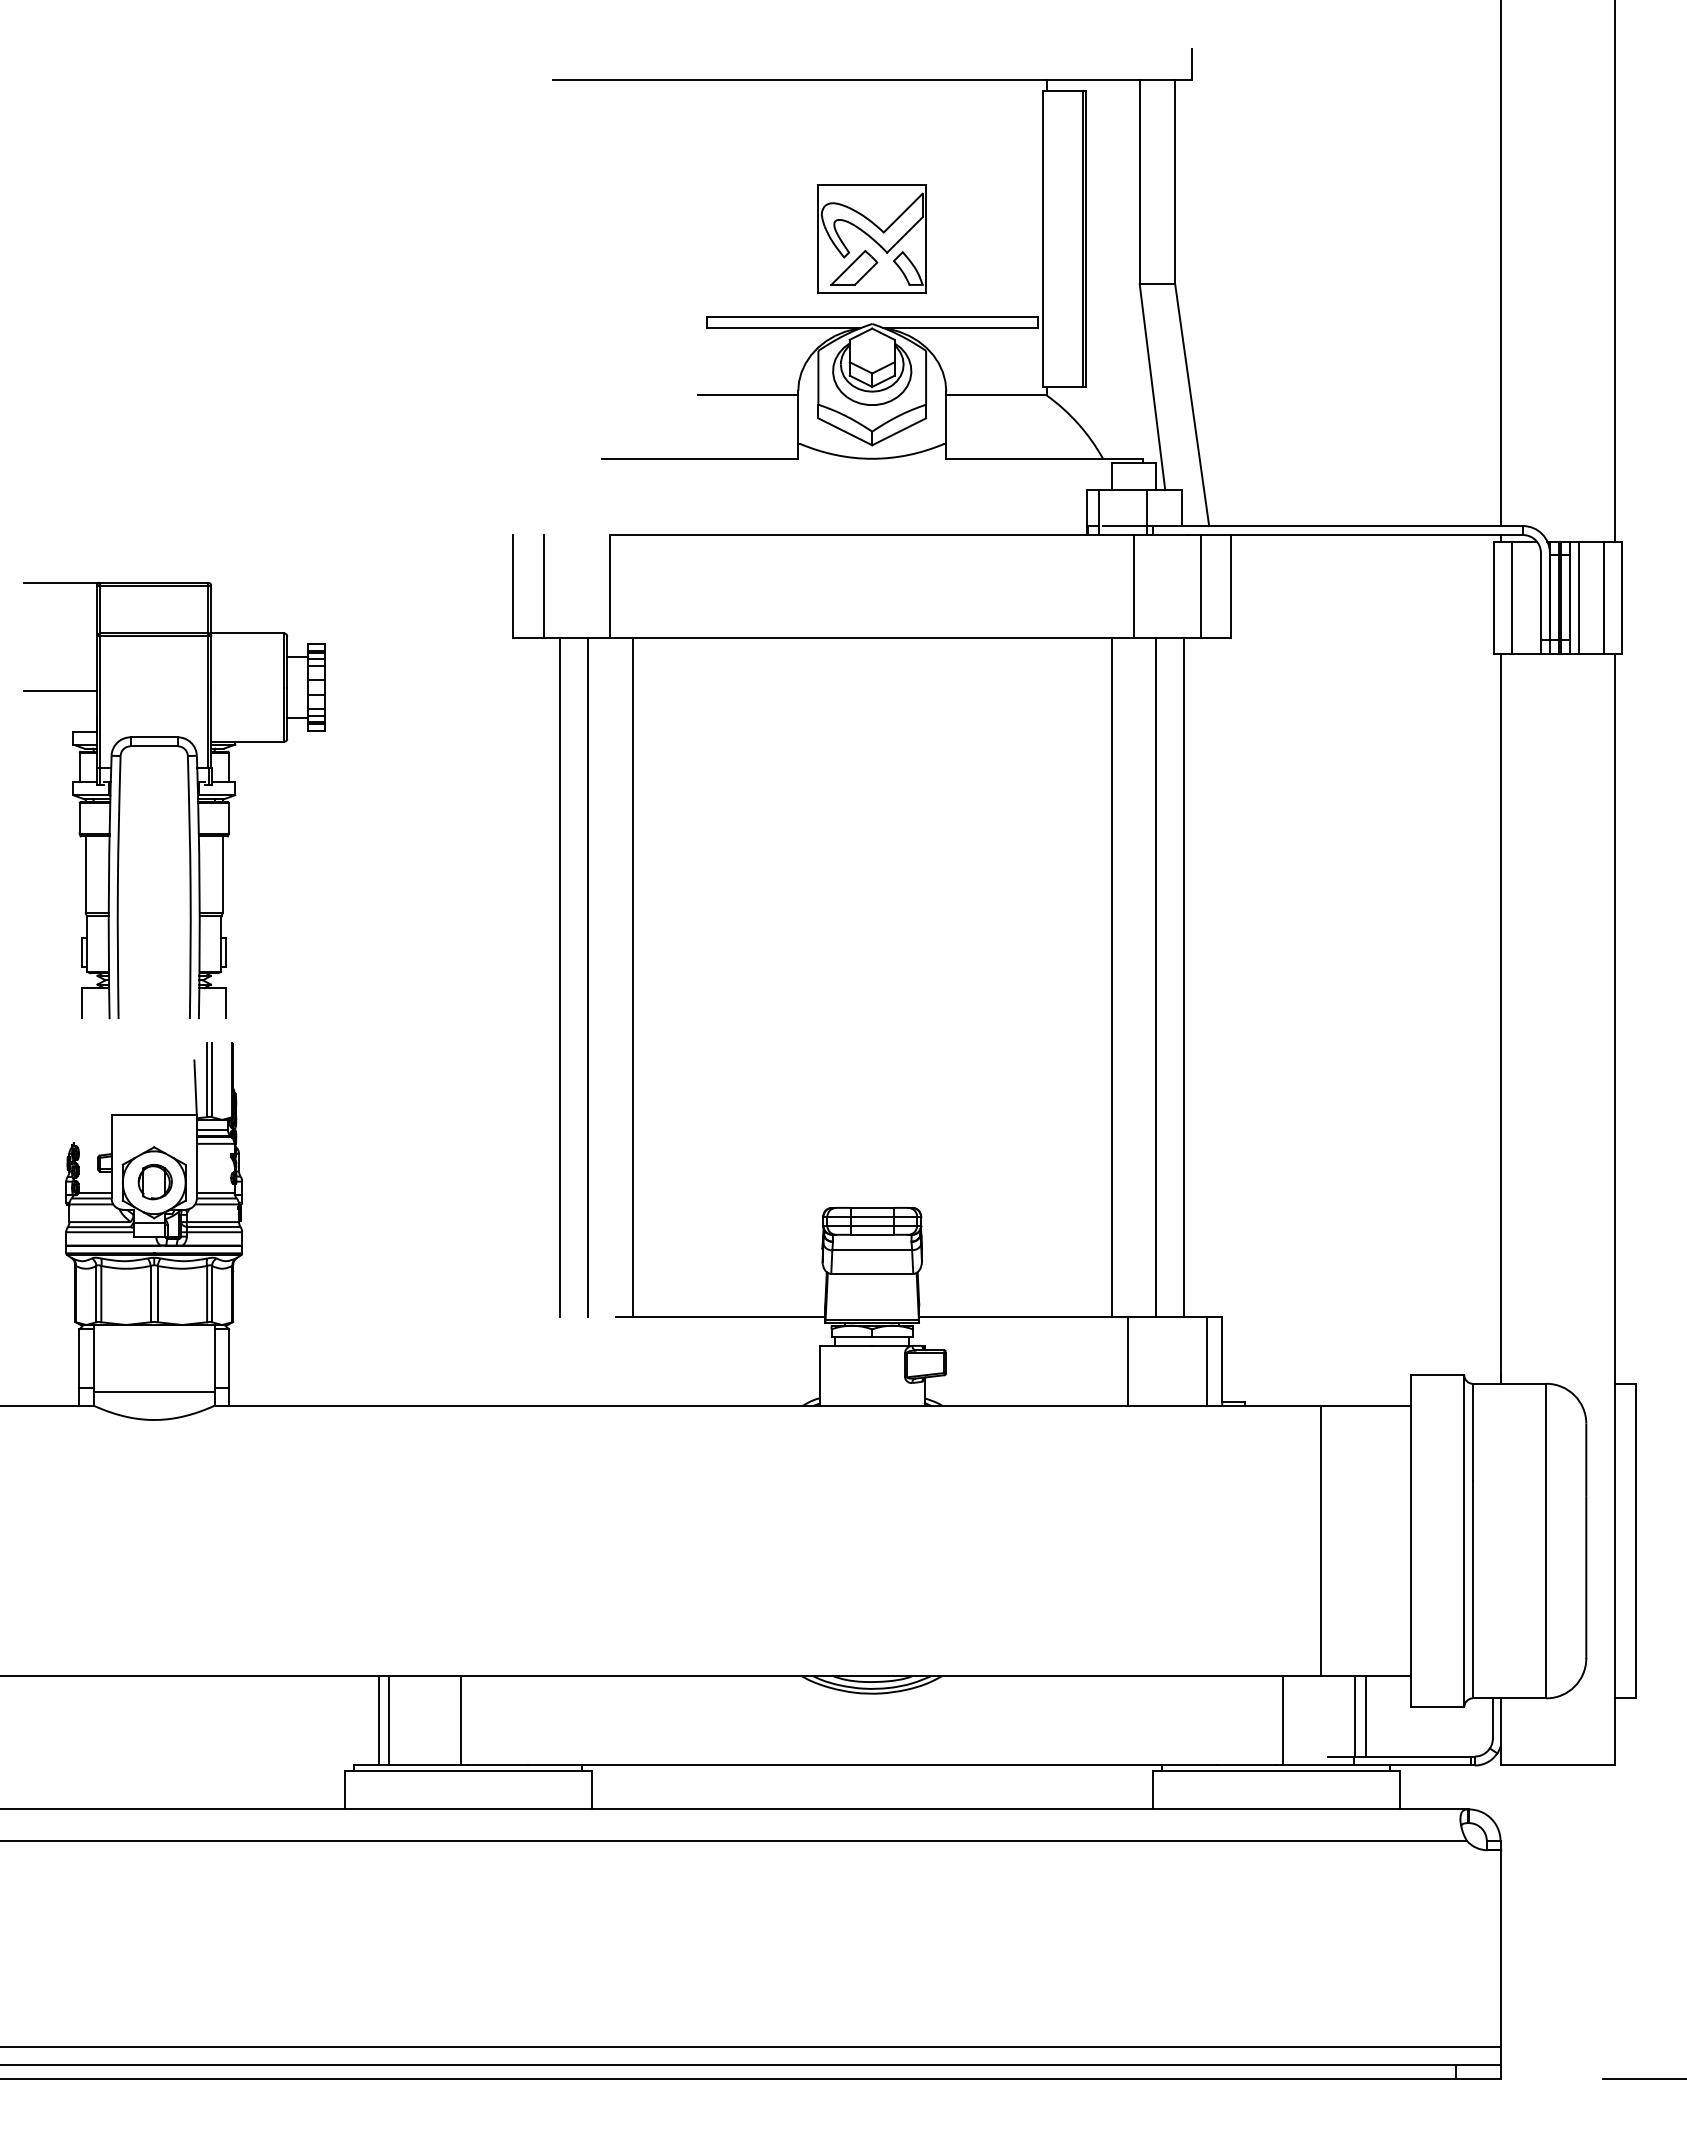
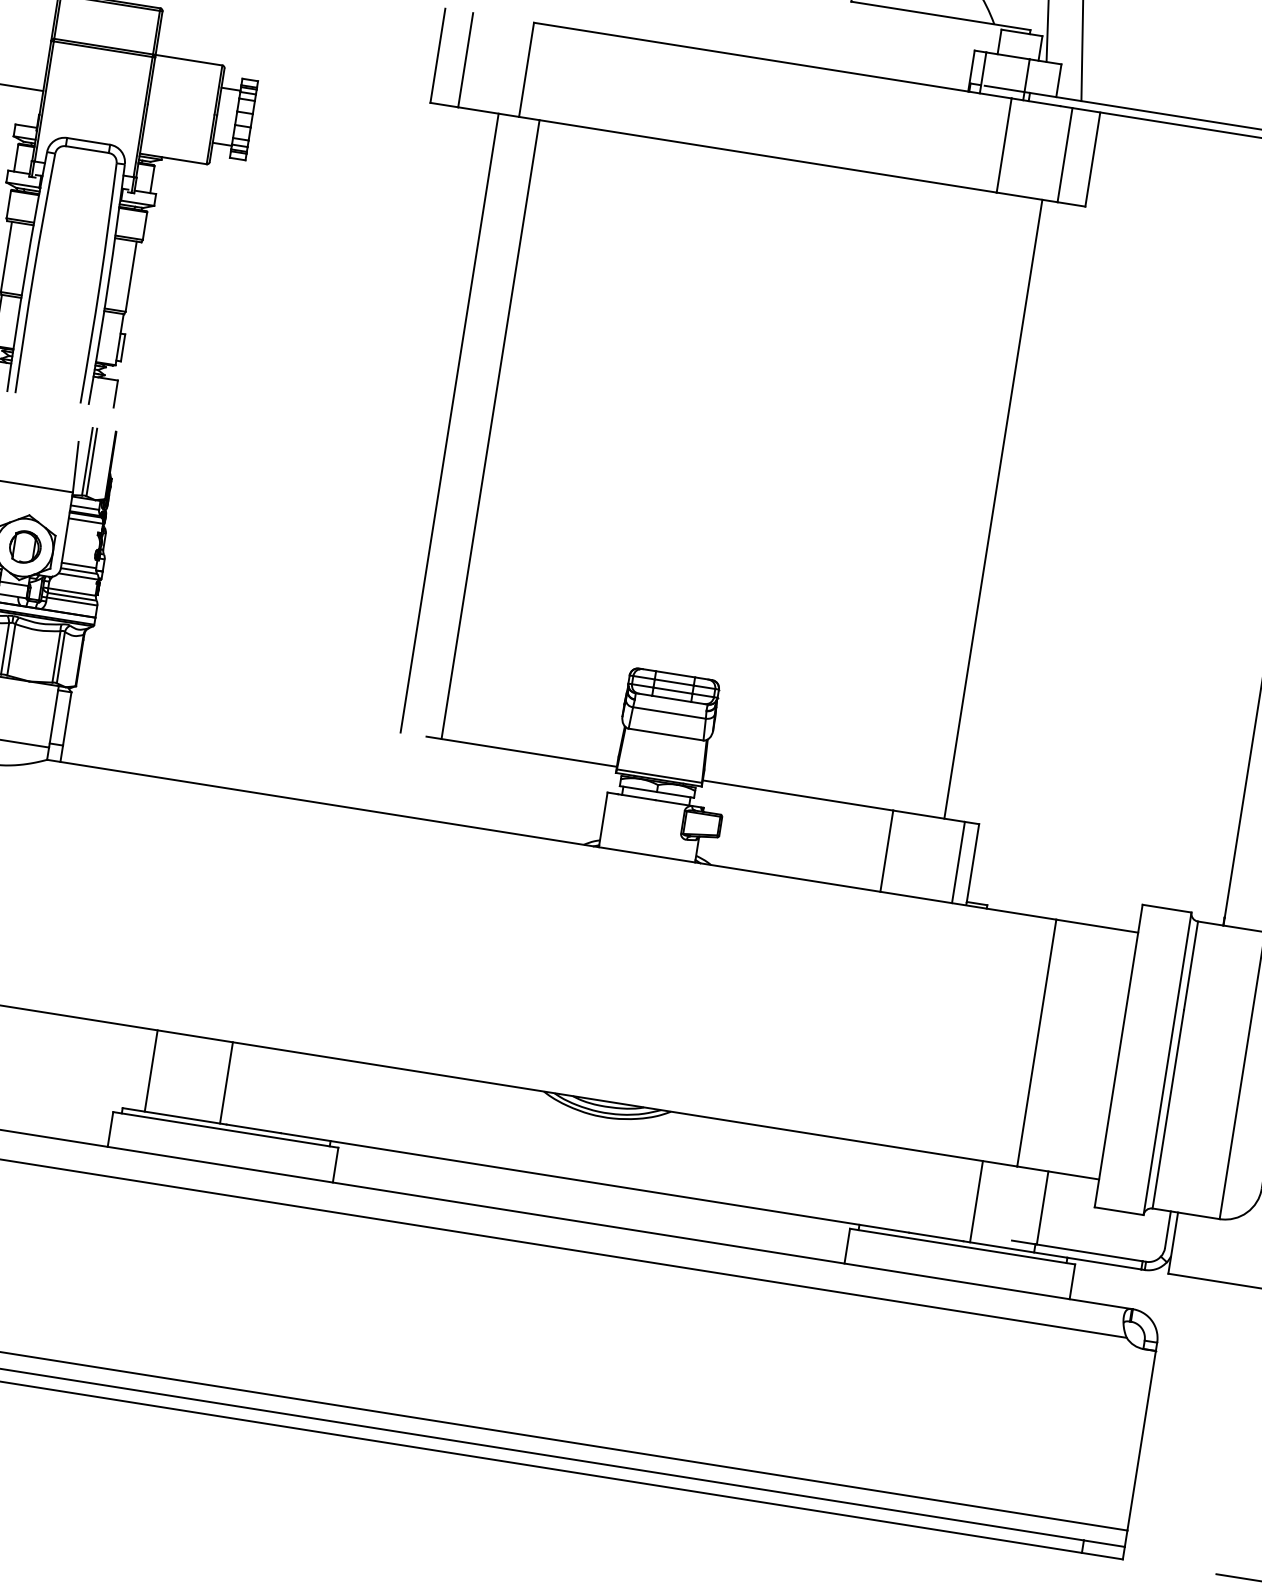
line: (560, 977) -> (424, 419), removed
line: (1111, 977) -> (927, 498), removed
line: (1156, 977) -> (968, 505), removed
line: (1365, 1716) -> (1052, 1209), removed
line: (389, 1720) -> (161, 1072), removed

